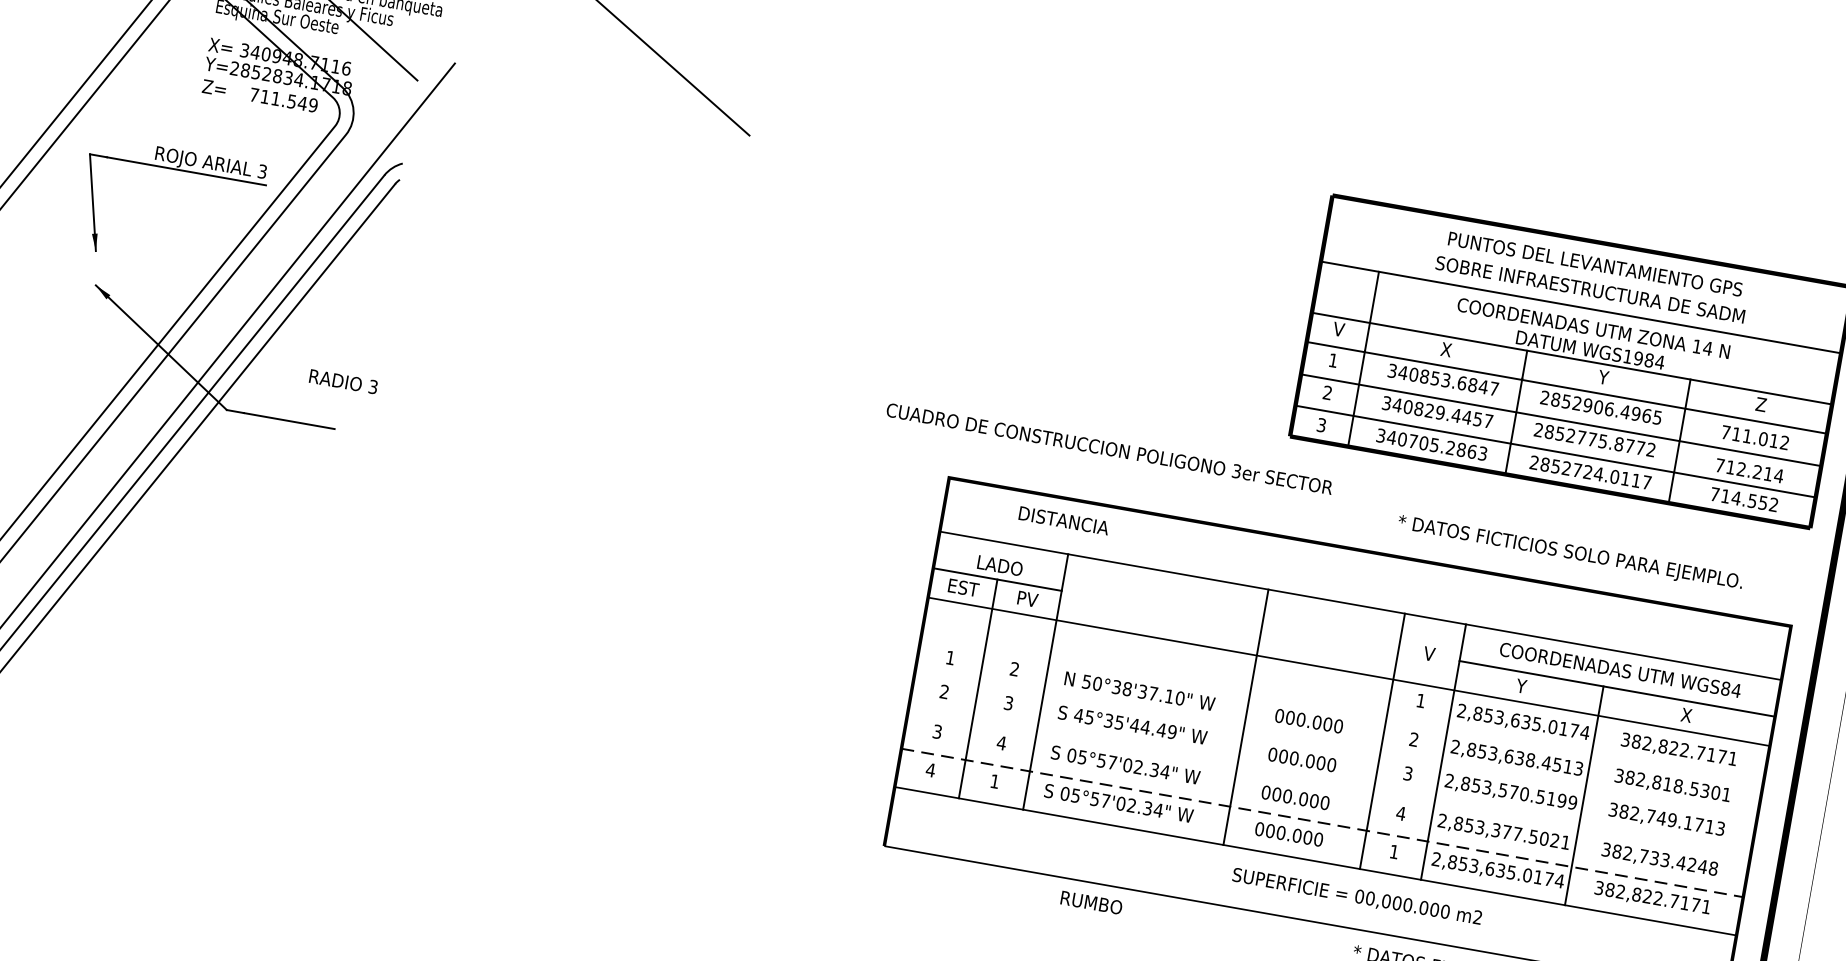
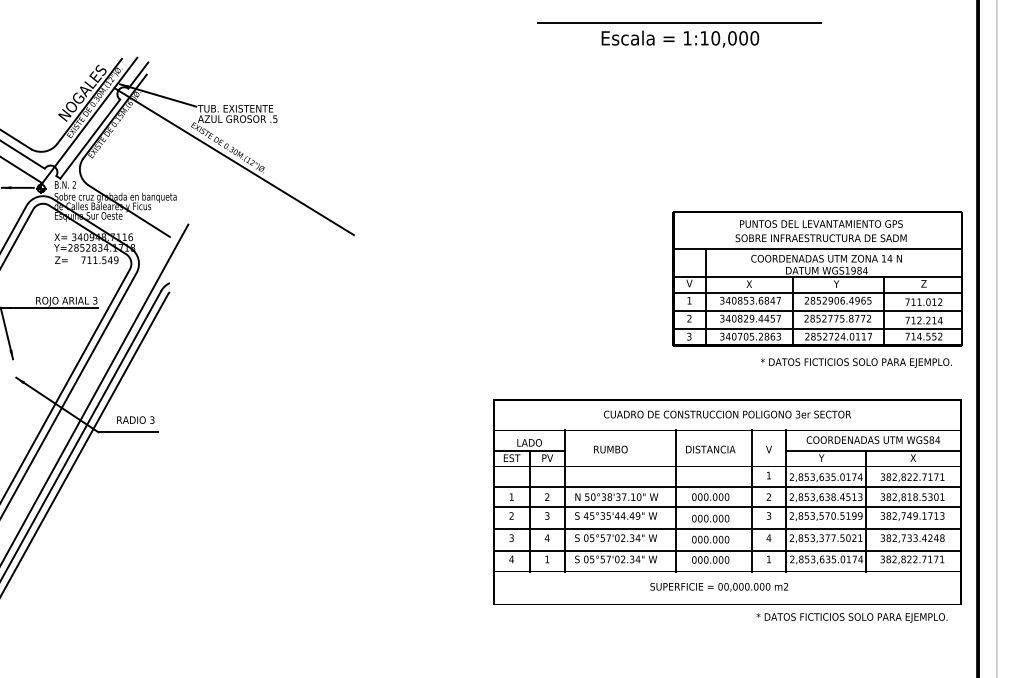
text: (343, 380) -> (135, 419), moved
text: (1109, 448) -> (727, 414), moved
text: (1063, 520) -> (710, 449), moved
text: (1570, 552) -> (856, 362), moved
line: (1342, 709) -> (727, 487), added
line: (1336, 745) -> (727, 507), added
line: (1329, 784) -> (727, 529), added
line: (1322, 822) -> (727, 550), dashed -> solid
text: (1357, 897) -> (719, 587), moved
text: (1090, 902) -> (610, 449), moved

